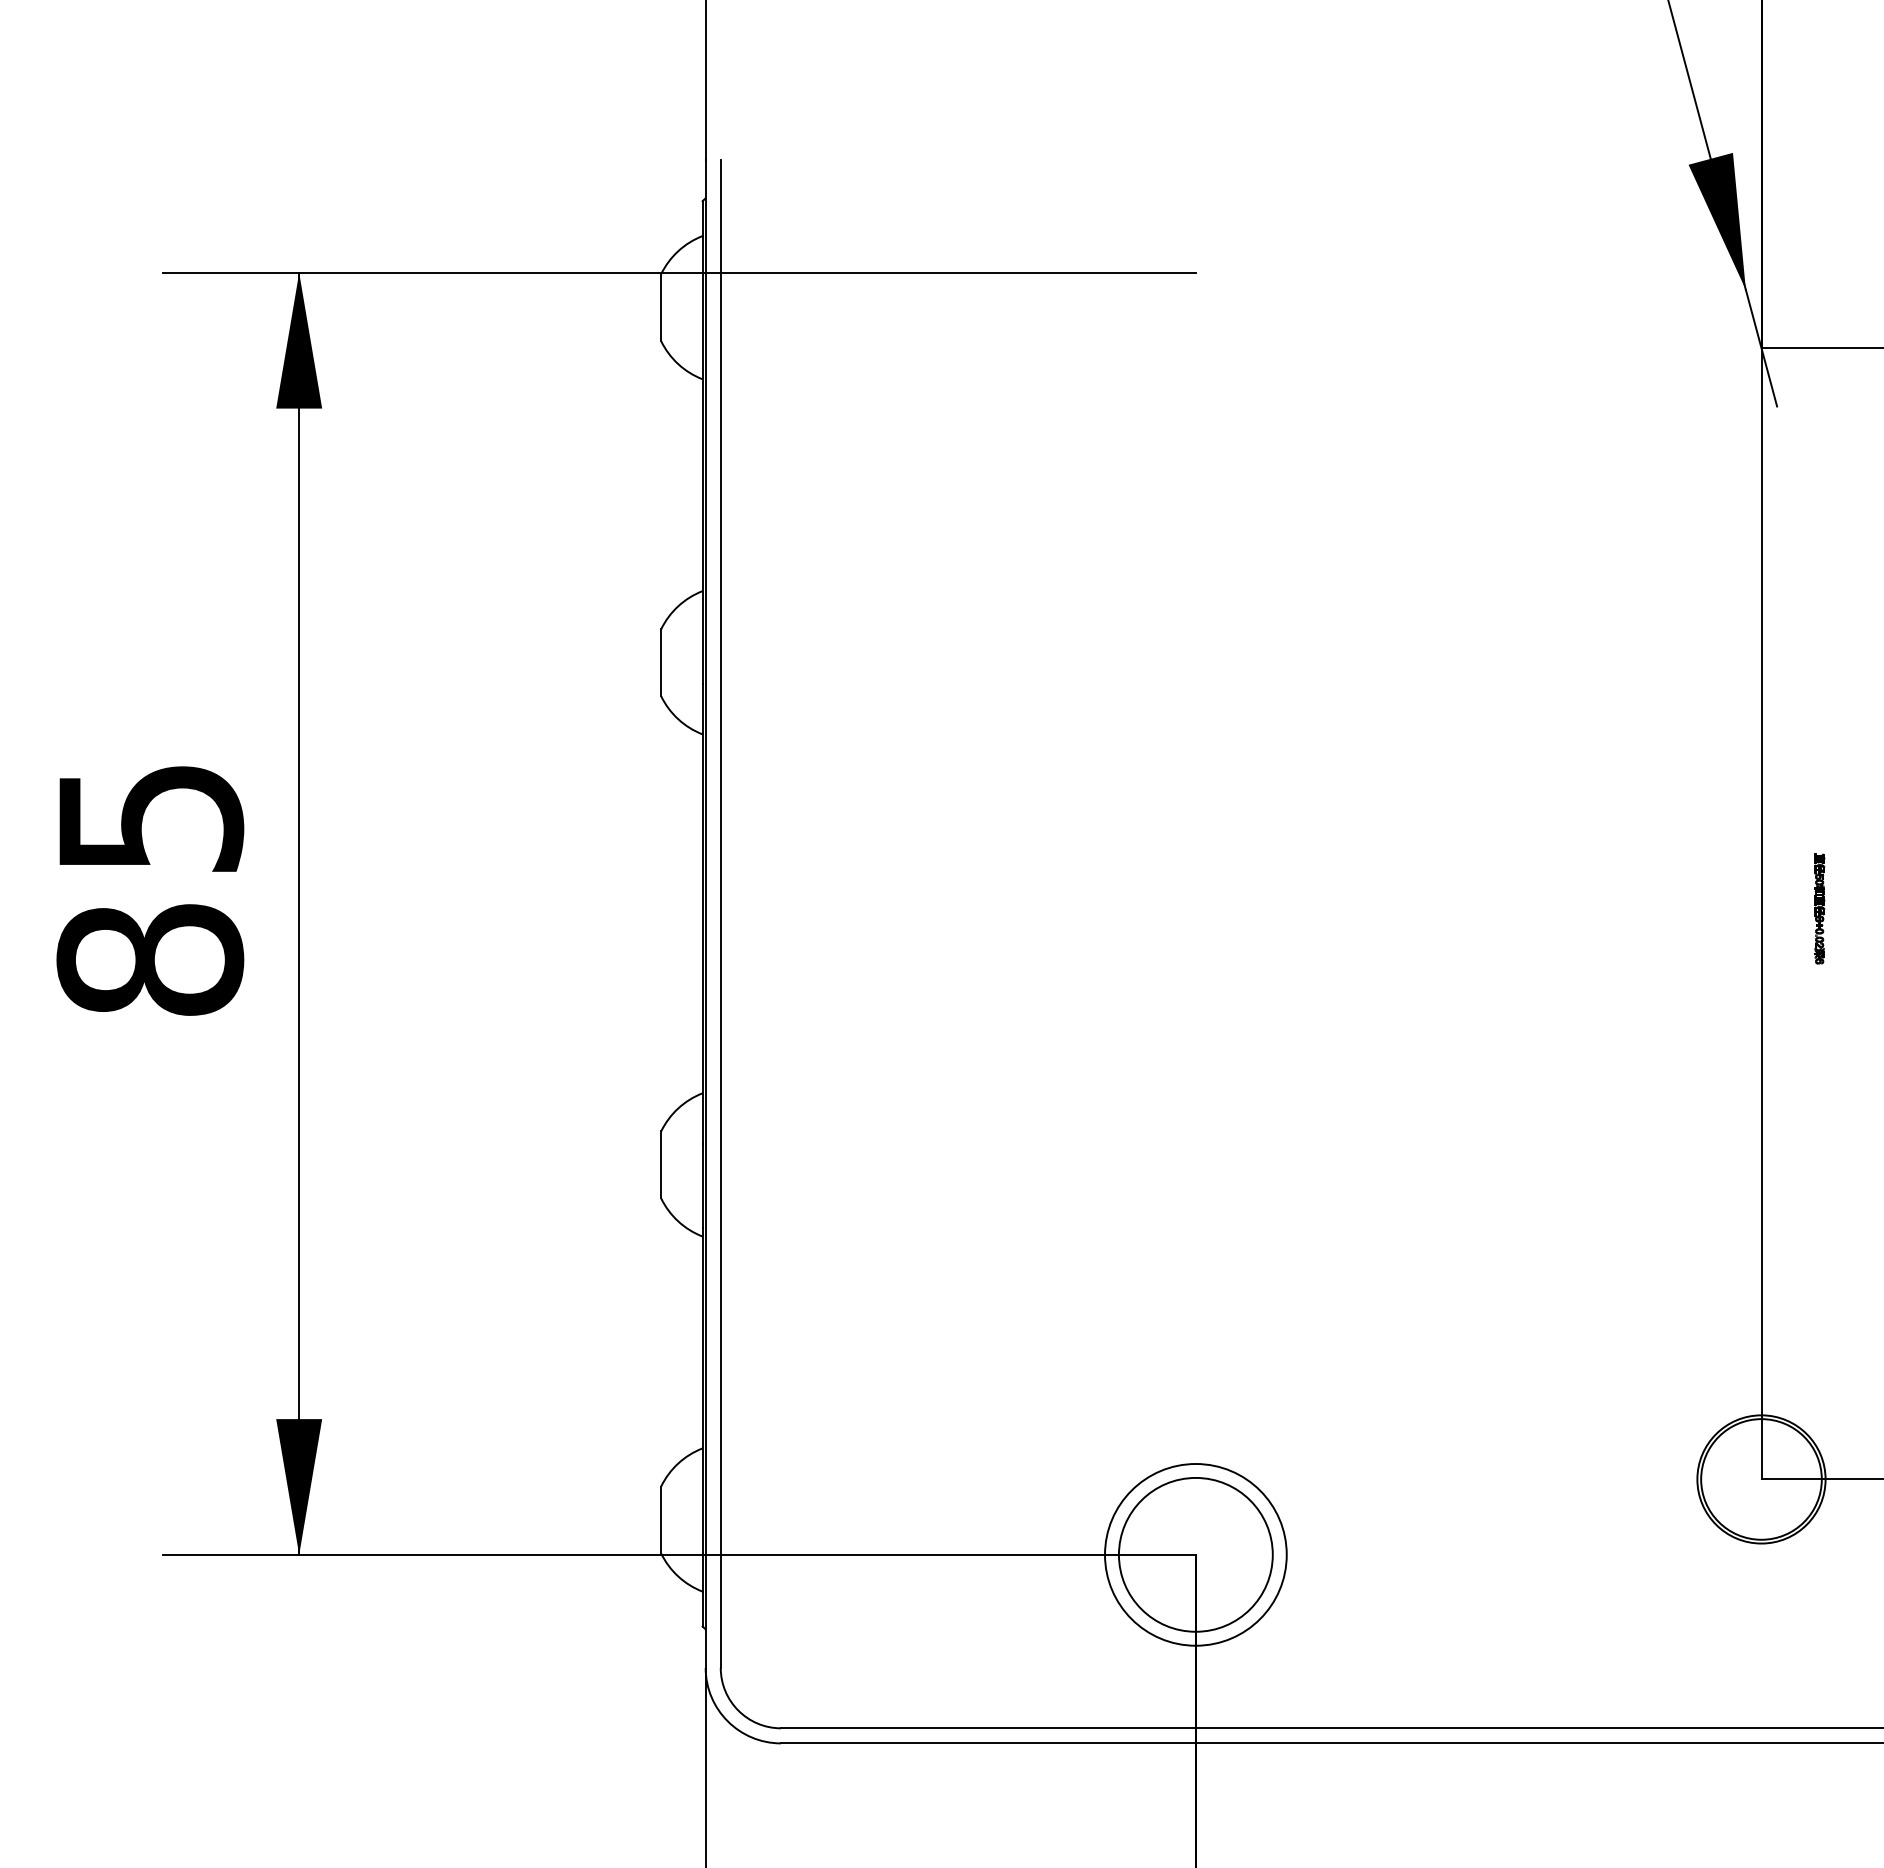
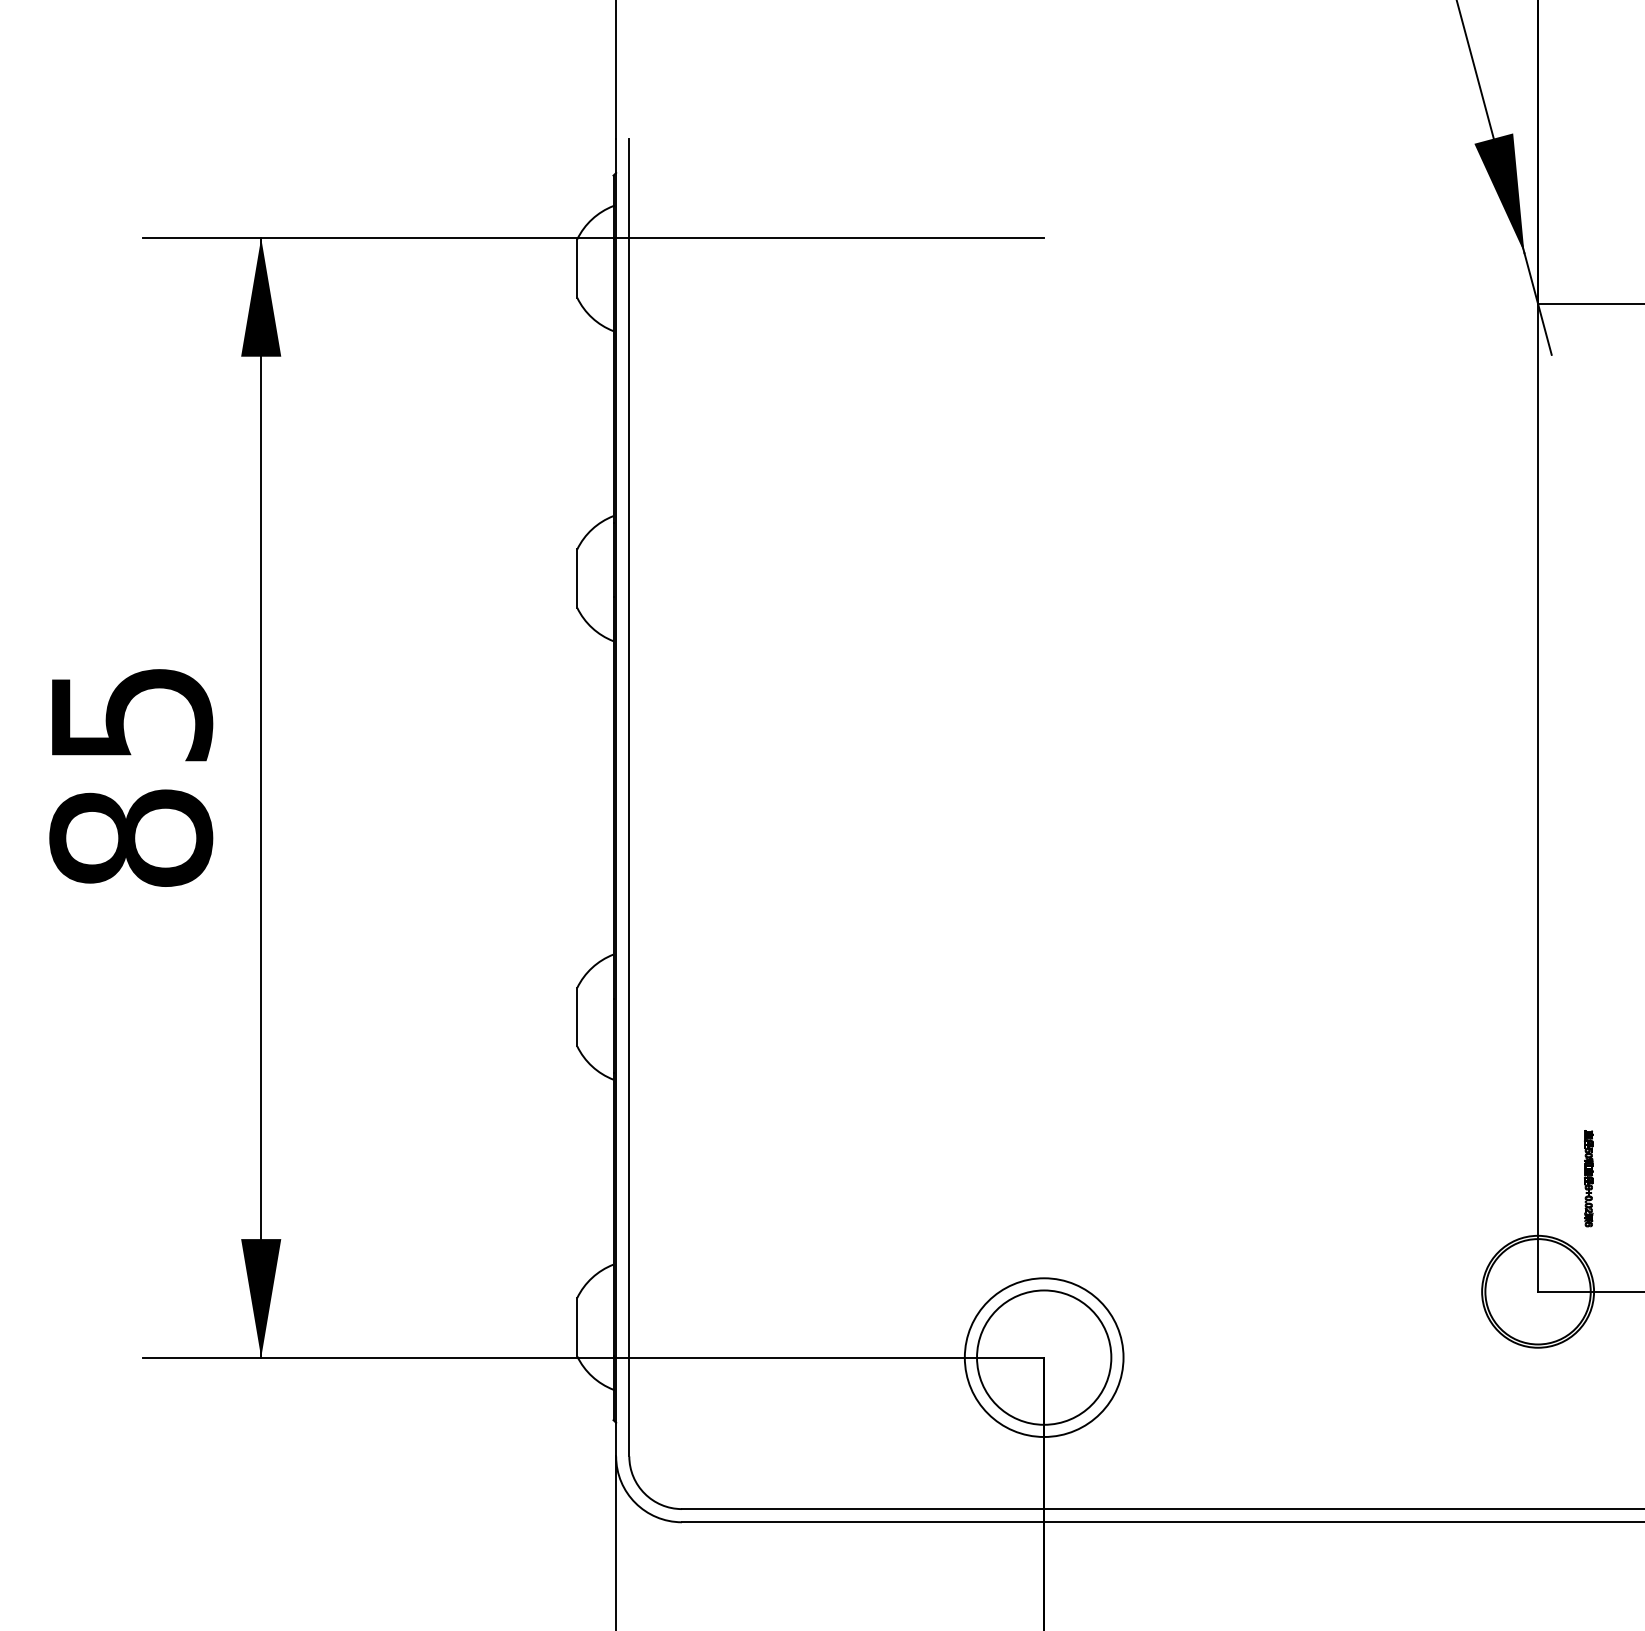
part: (1819, 908) -> (1588, 1178), moved

